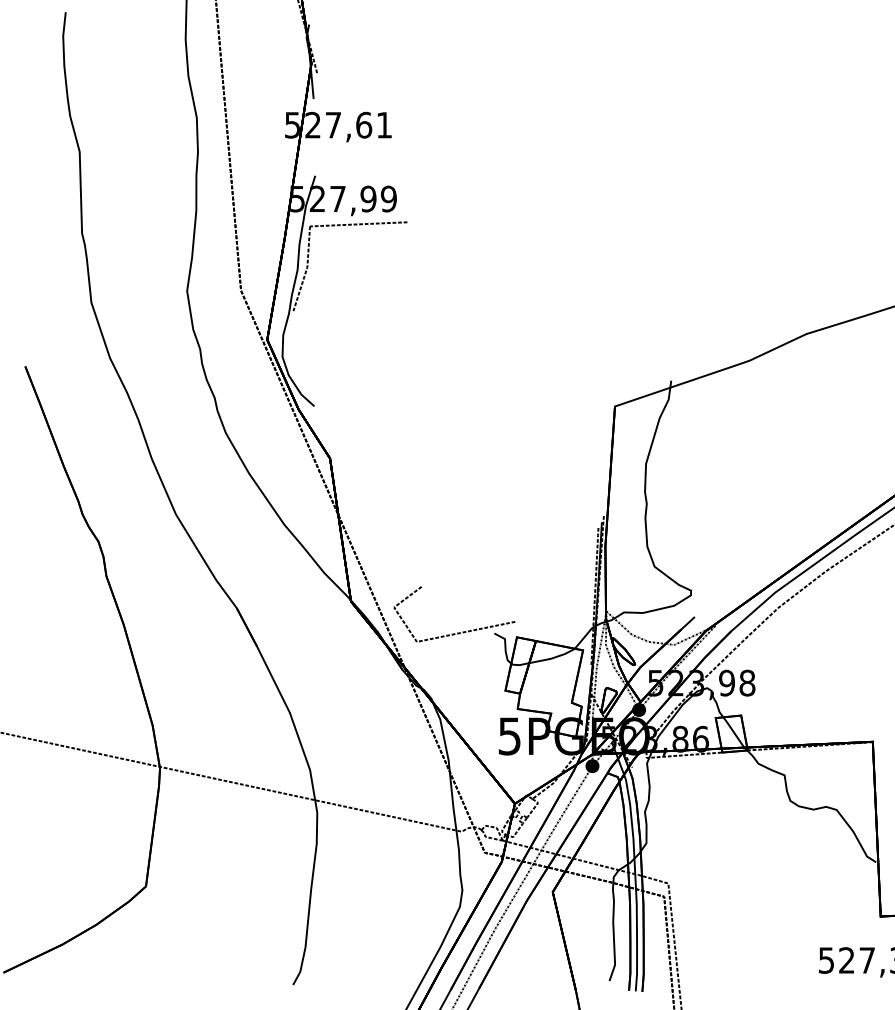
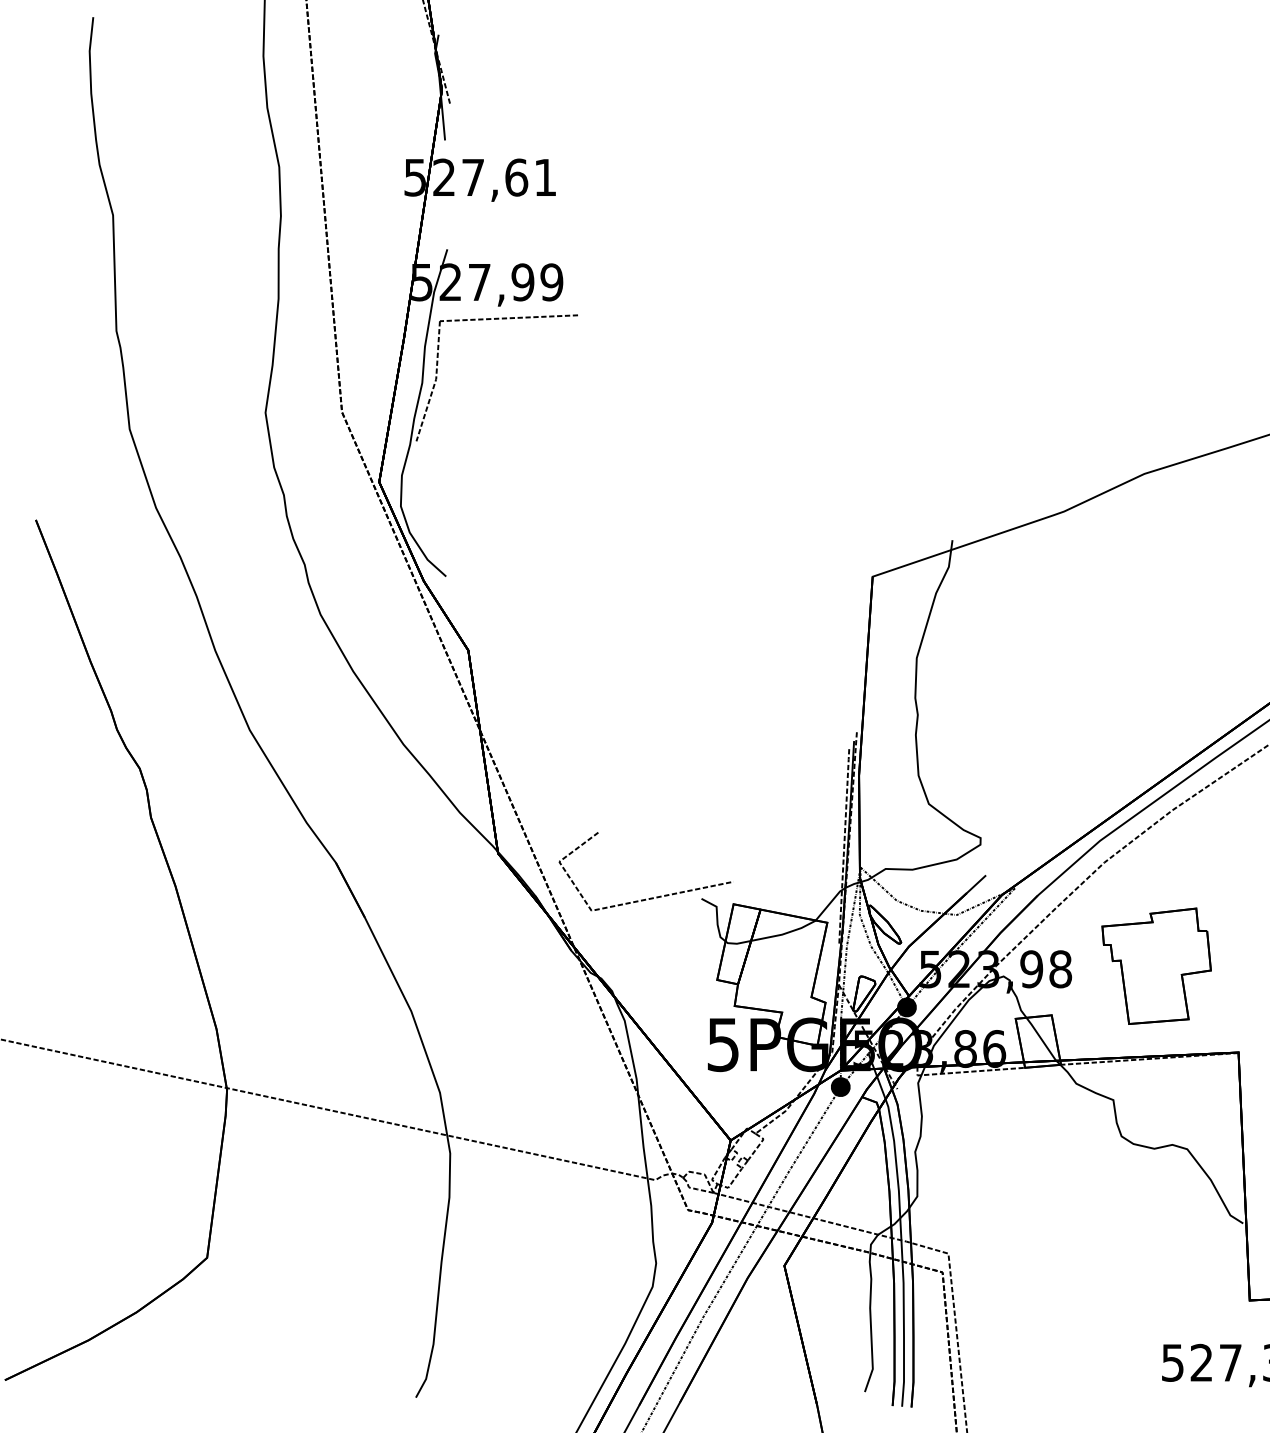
part: (815, 680) -> (1156, 965), added

